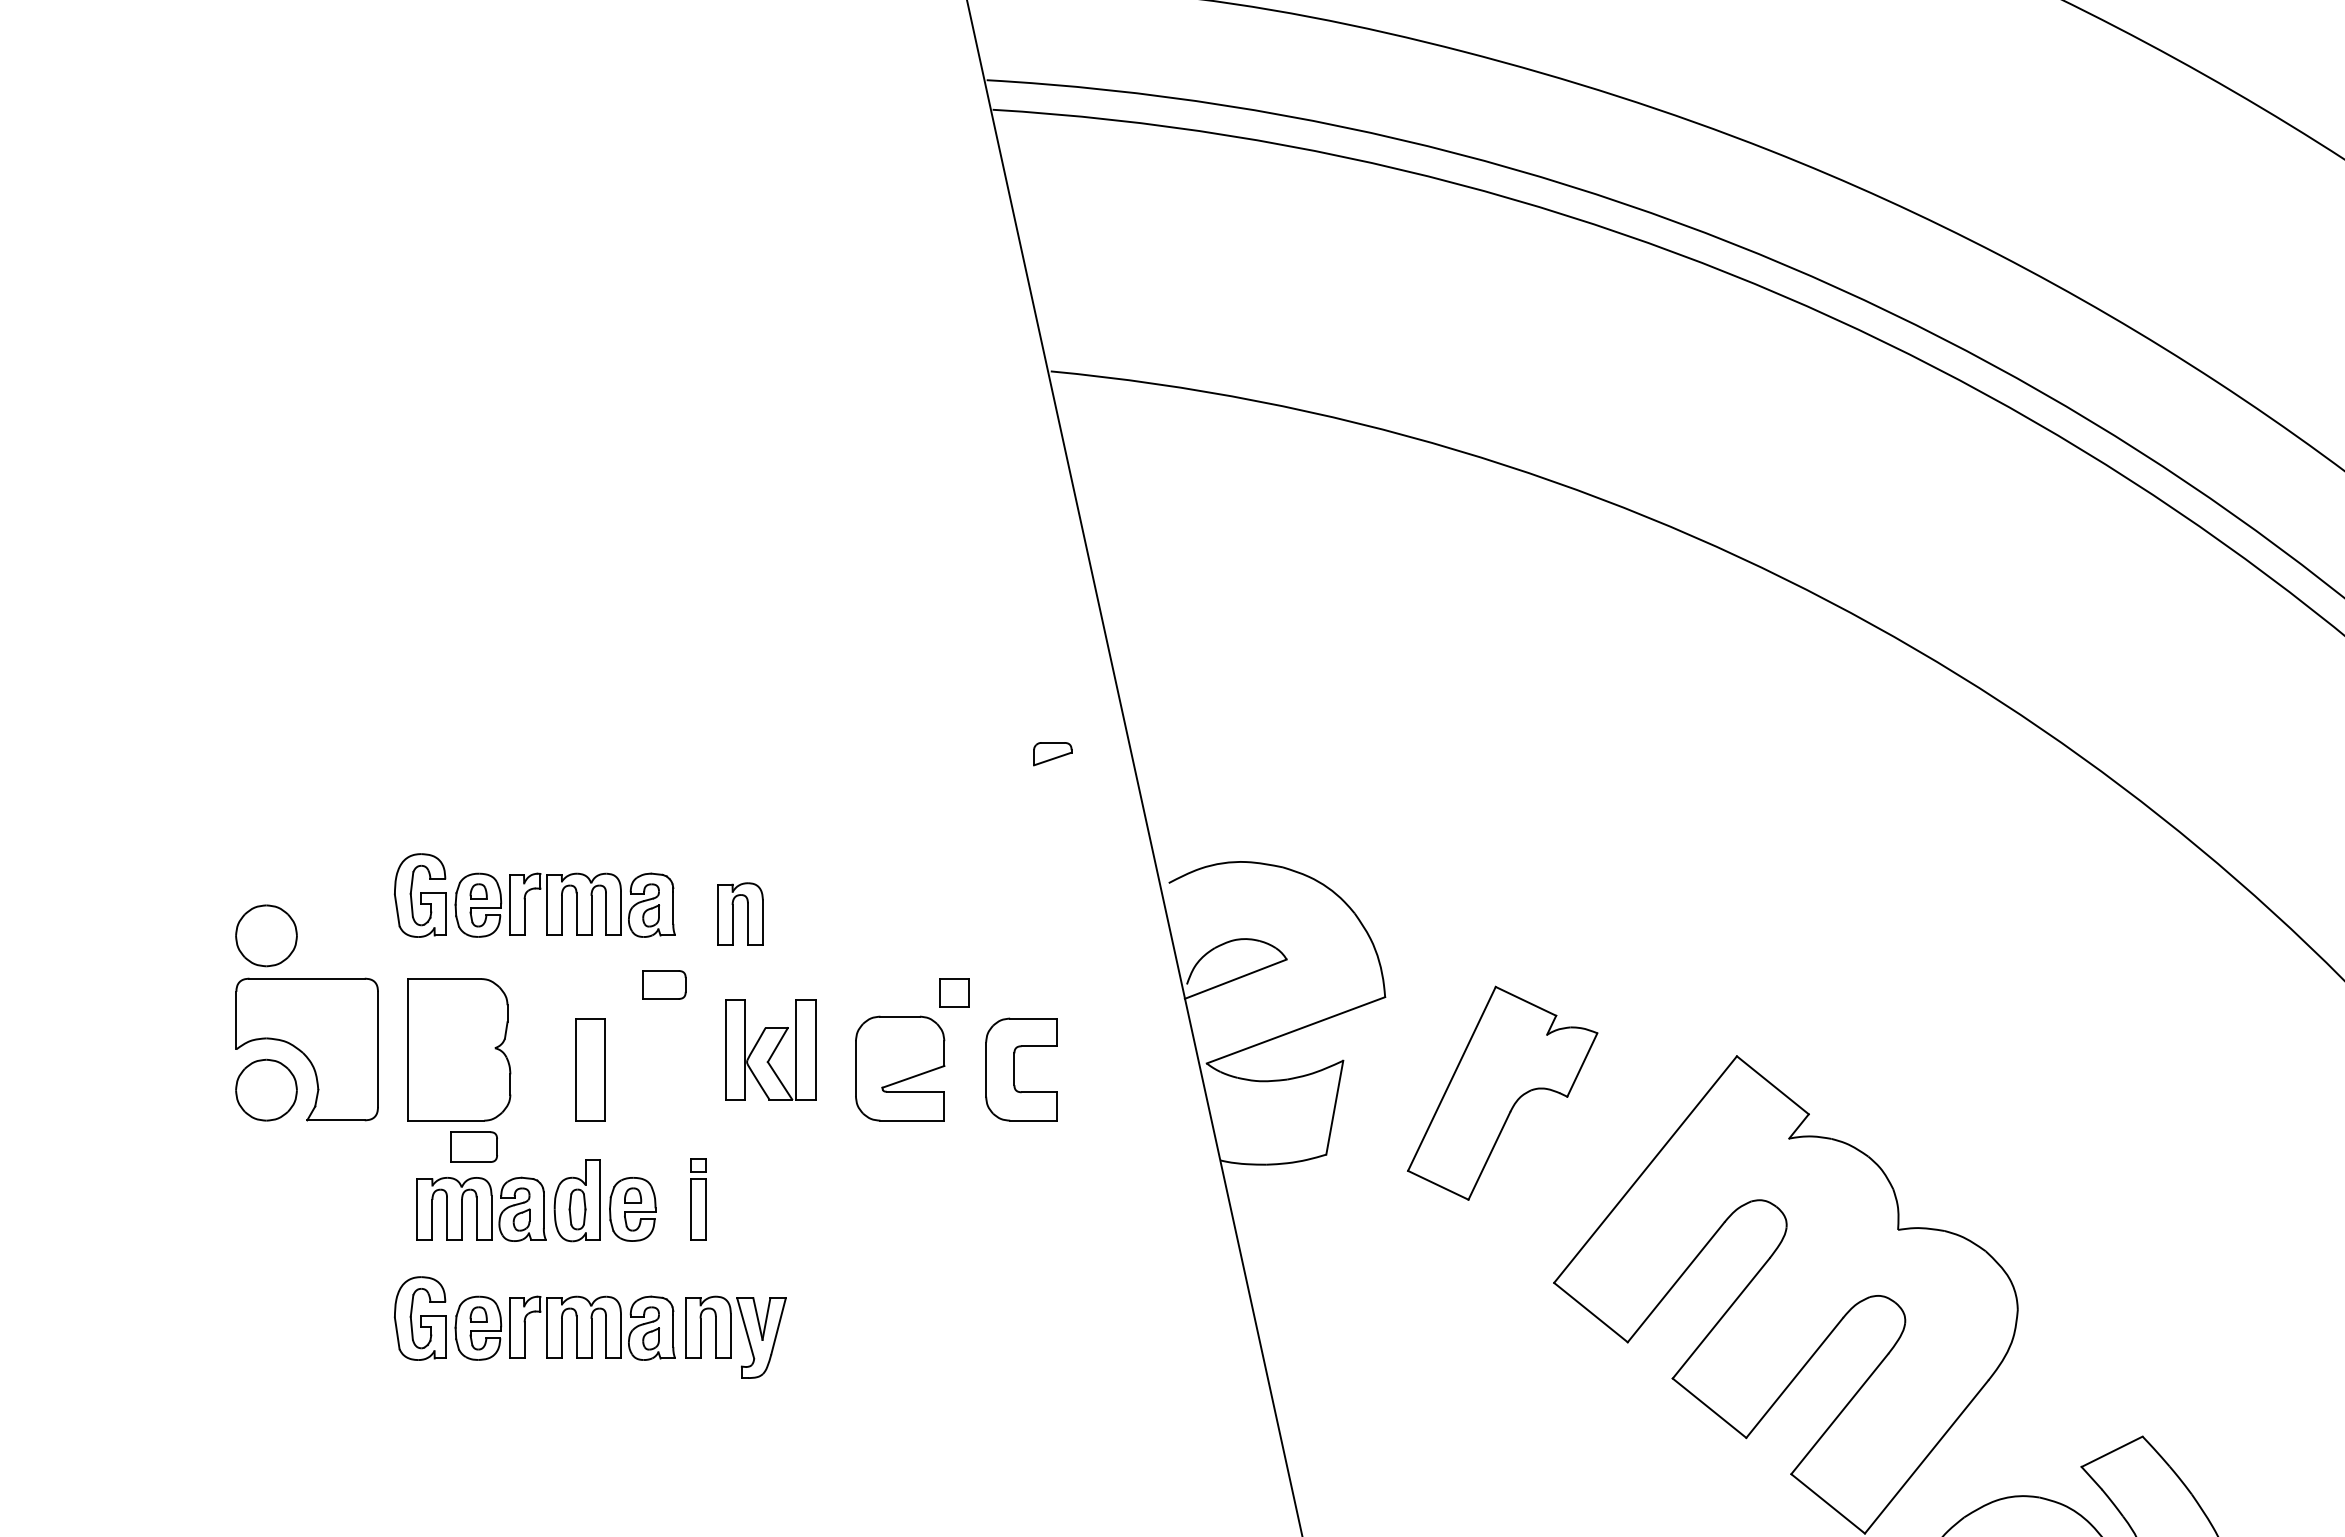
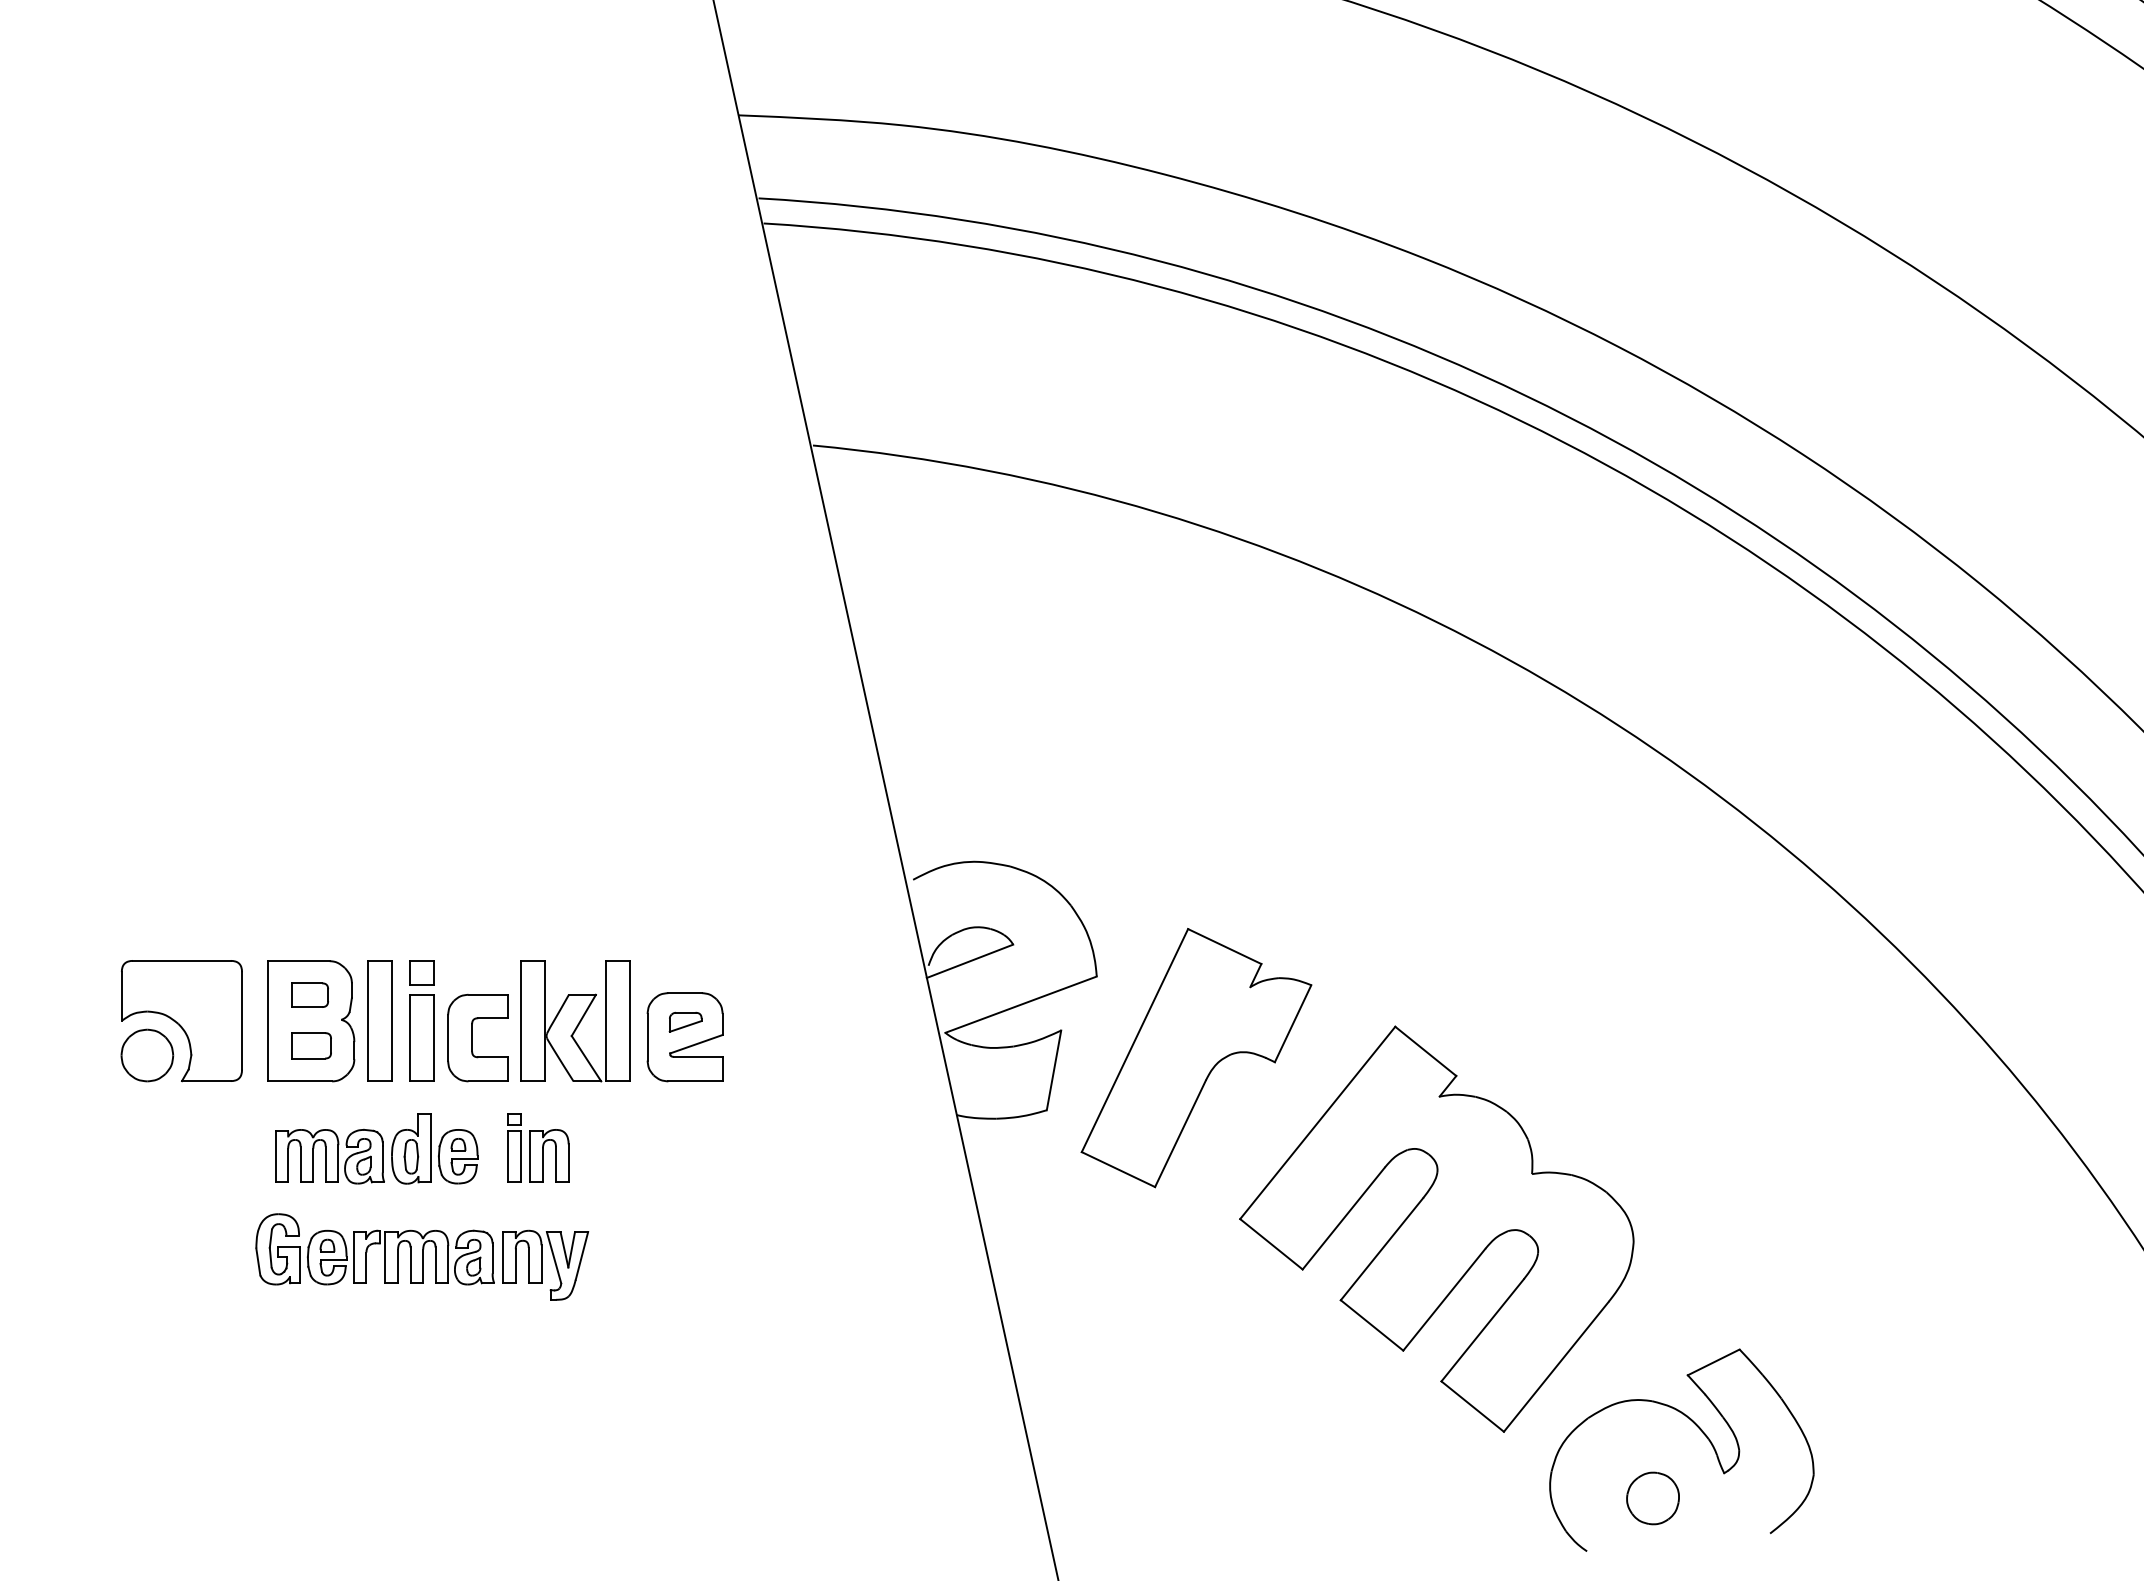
part: (1052, 753) -> (685, 1021), moved
part: (534, 895) -> (374, 890), removed
part: (740, 913) -> (549, 1155), moved
part: (266, 935) -> (147, 924), removed
part: (663, 984) -> (309, 994), moved
part: (953, 992) -> (421, 972), moved
part: (540, 1048) -> (379, 1020), added
part: (770, 1050) -> (575, 1021), size x1.43
part: (1020, 1070) -> (477, 1038), moved
part: (1502, 1093) -> (1196, 1058), size x1.43
part: (474, 1146) -> (311, 1045), moved

